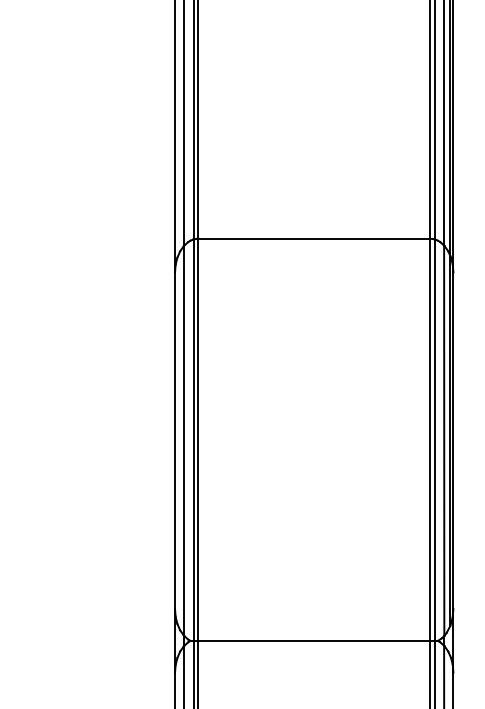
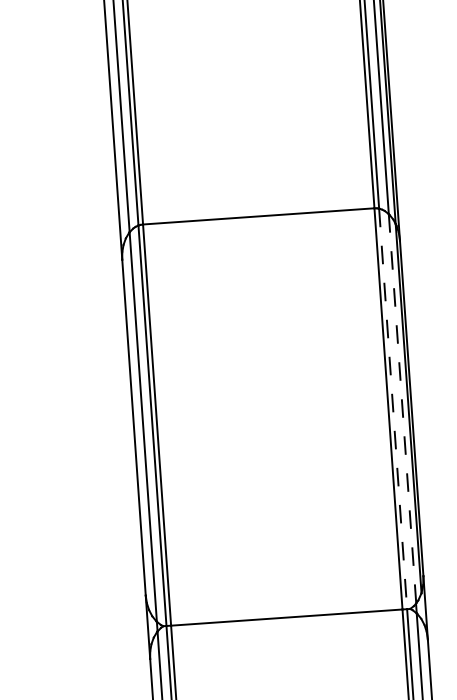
line: (434, 440) -> (392, 409), solid -> dashed
line: (444, 441) -> (402, 409), solid -> dashed

